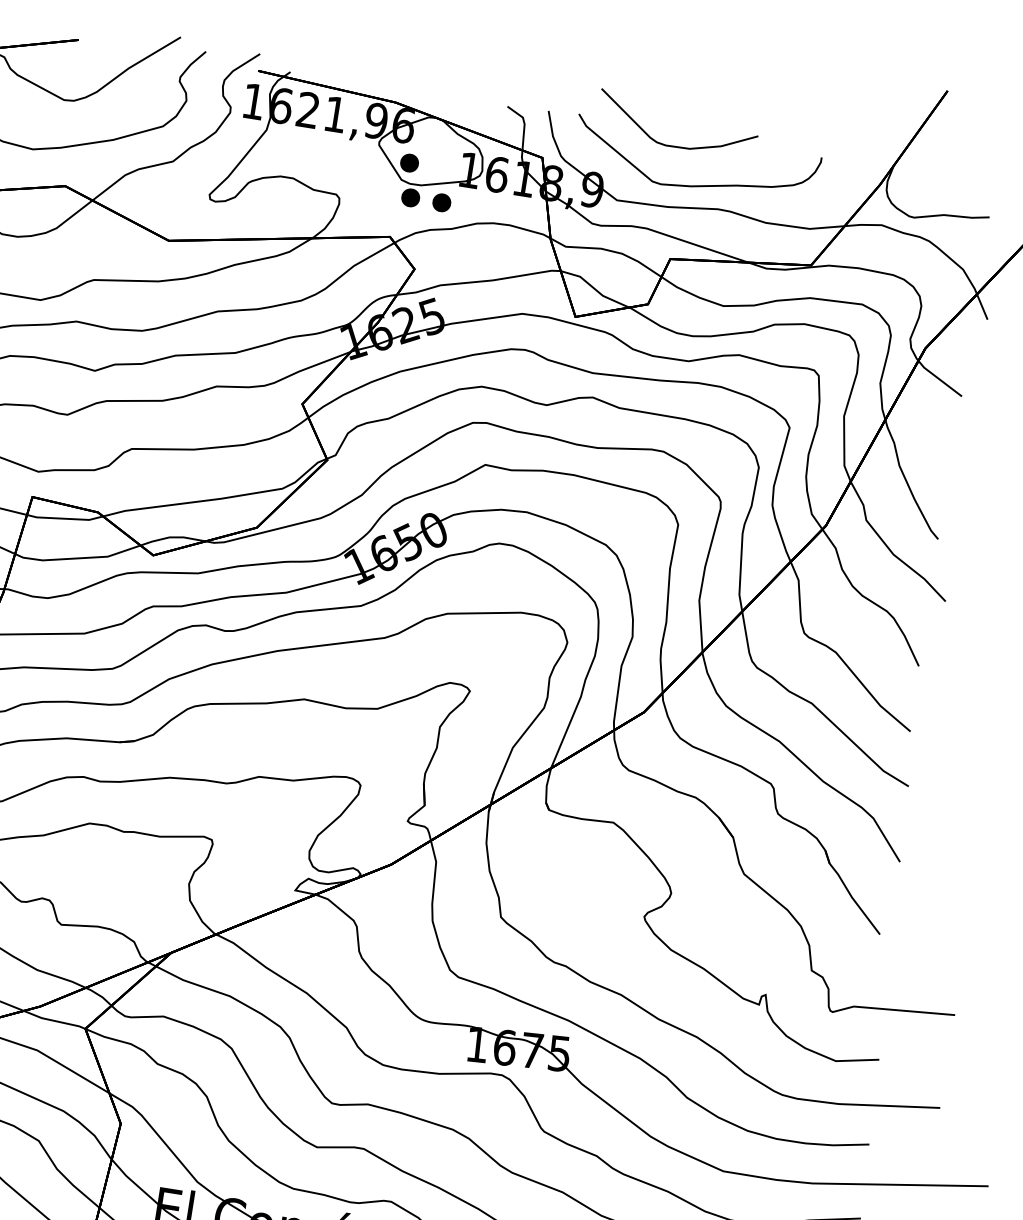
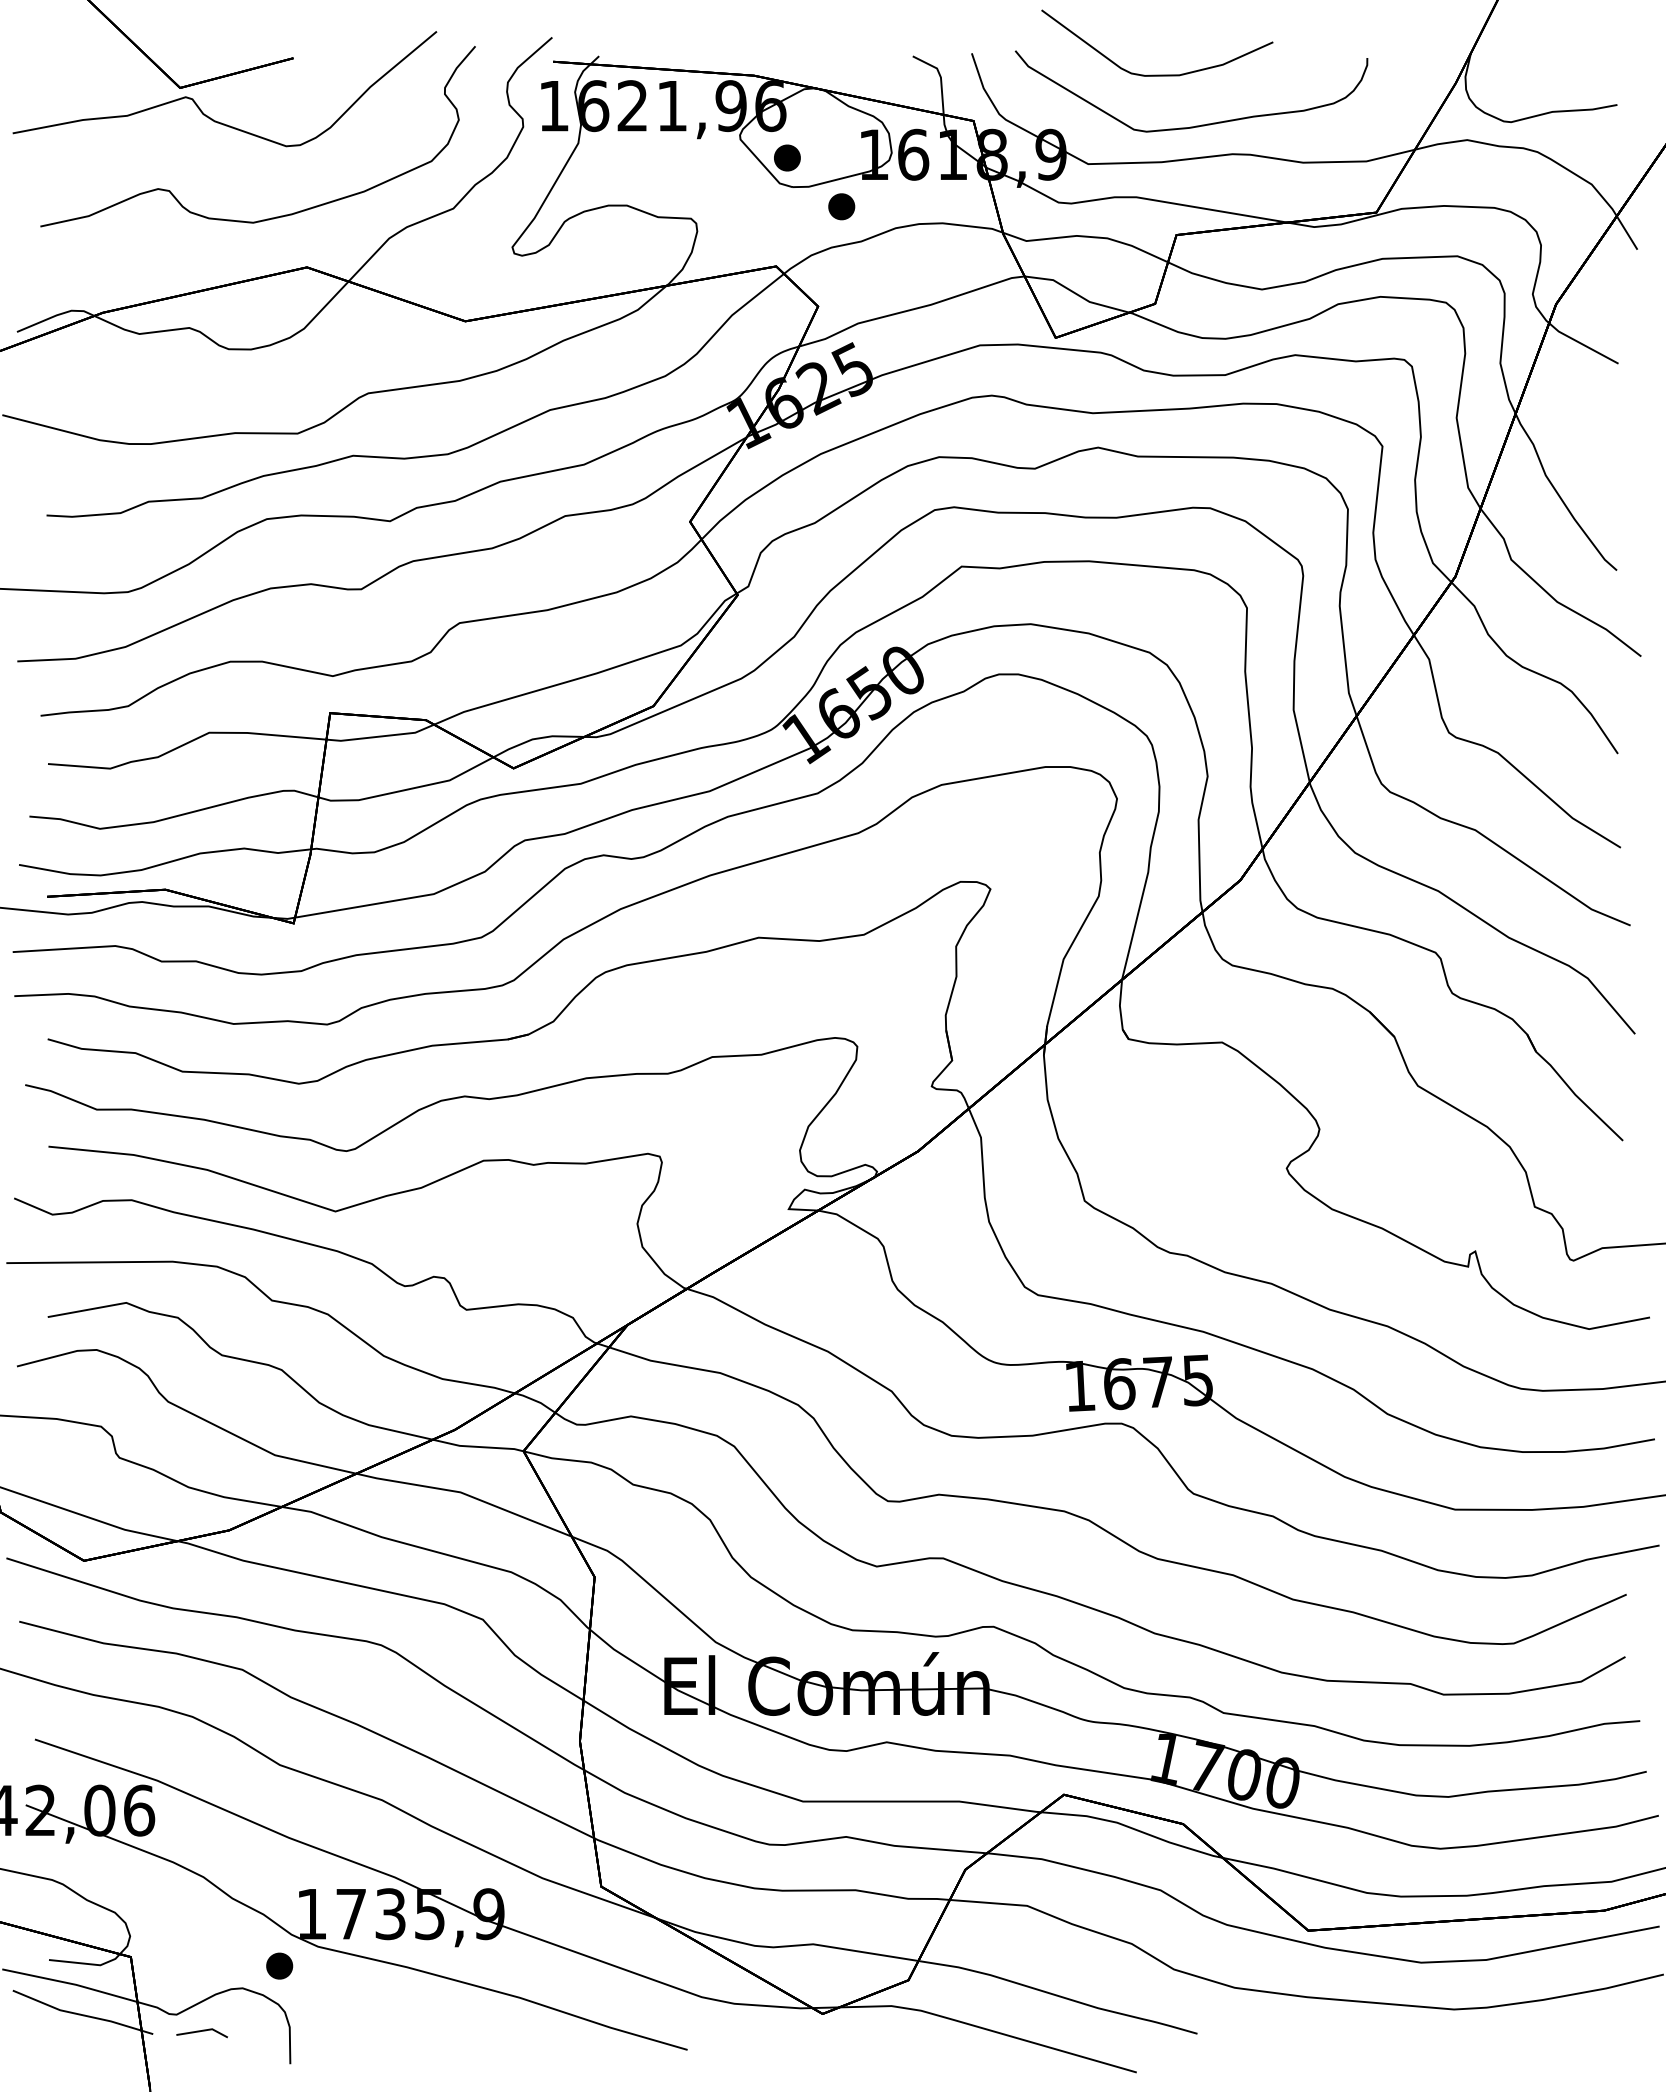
part: (410, 197) -> (796, 206), removed

